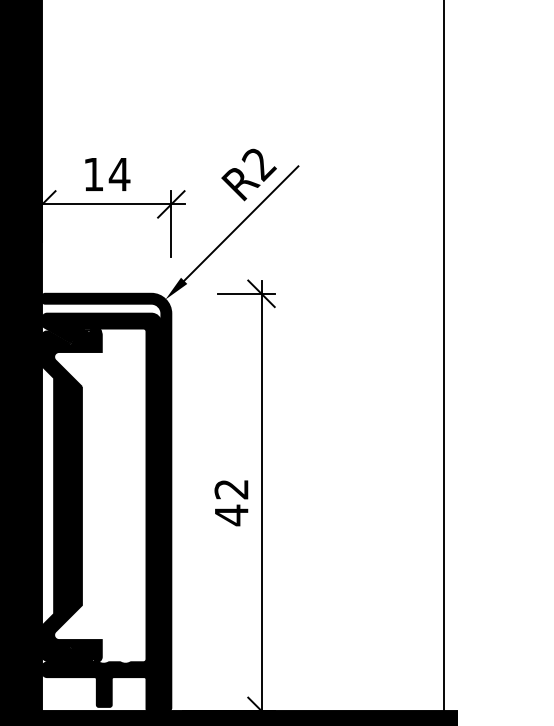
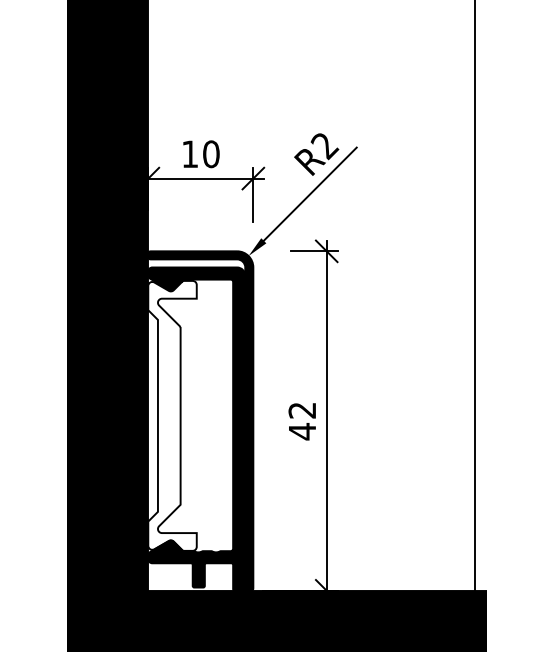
text: (119, 174) -> (211, 154), 14 -> 10
fill: (71, 495) -> (172, 415), removed

